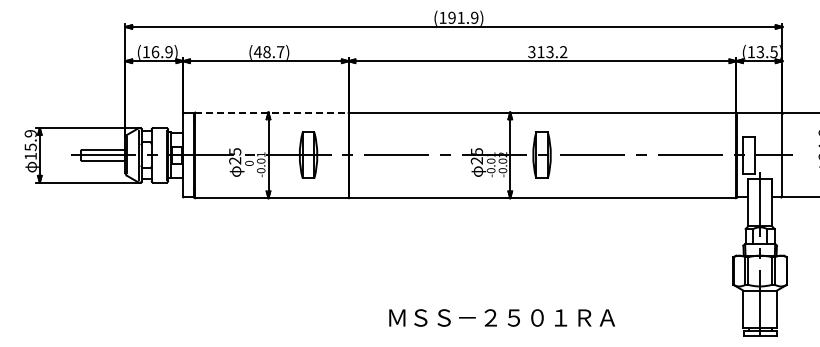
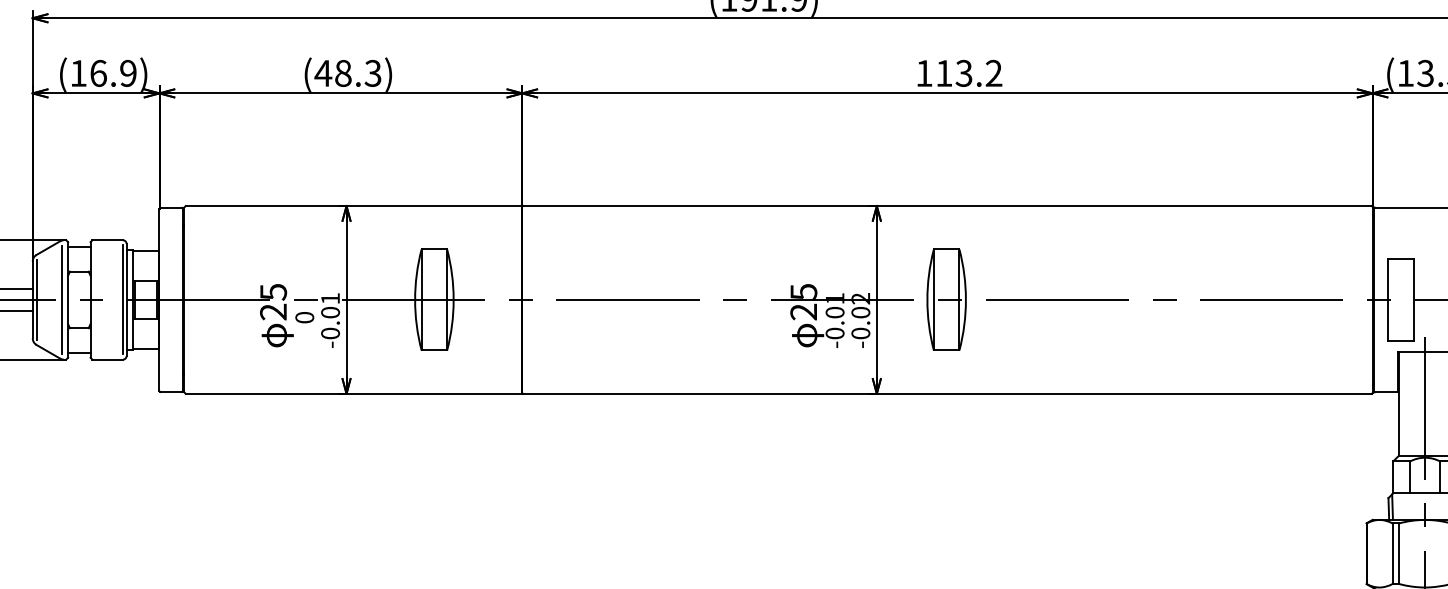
text: (280, 52) -> (372, 74), (48.7) -> (48.3)
text: (531, 52) -> (923, 74), 313.2 -> 113.2
line: (271, 112) -> (353, 205), dashed -> solid

